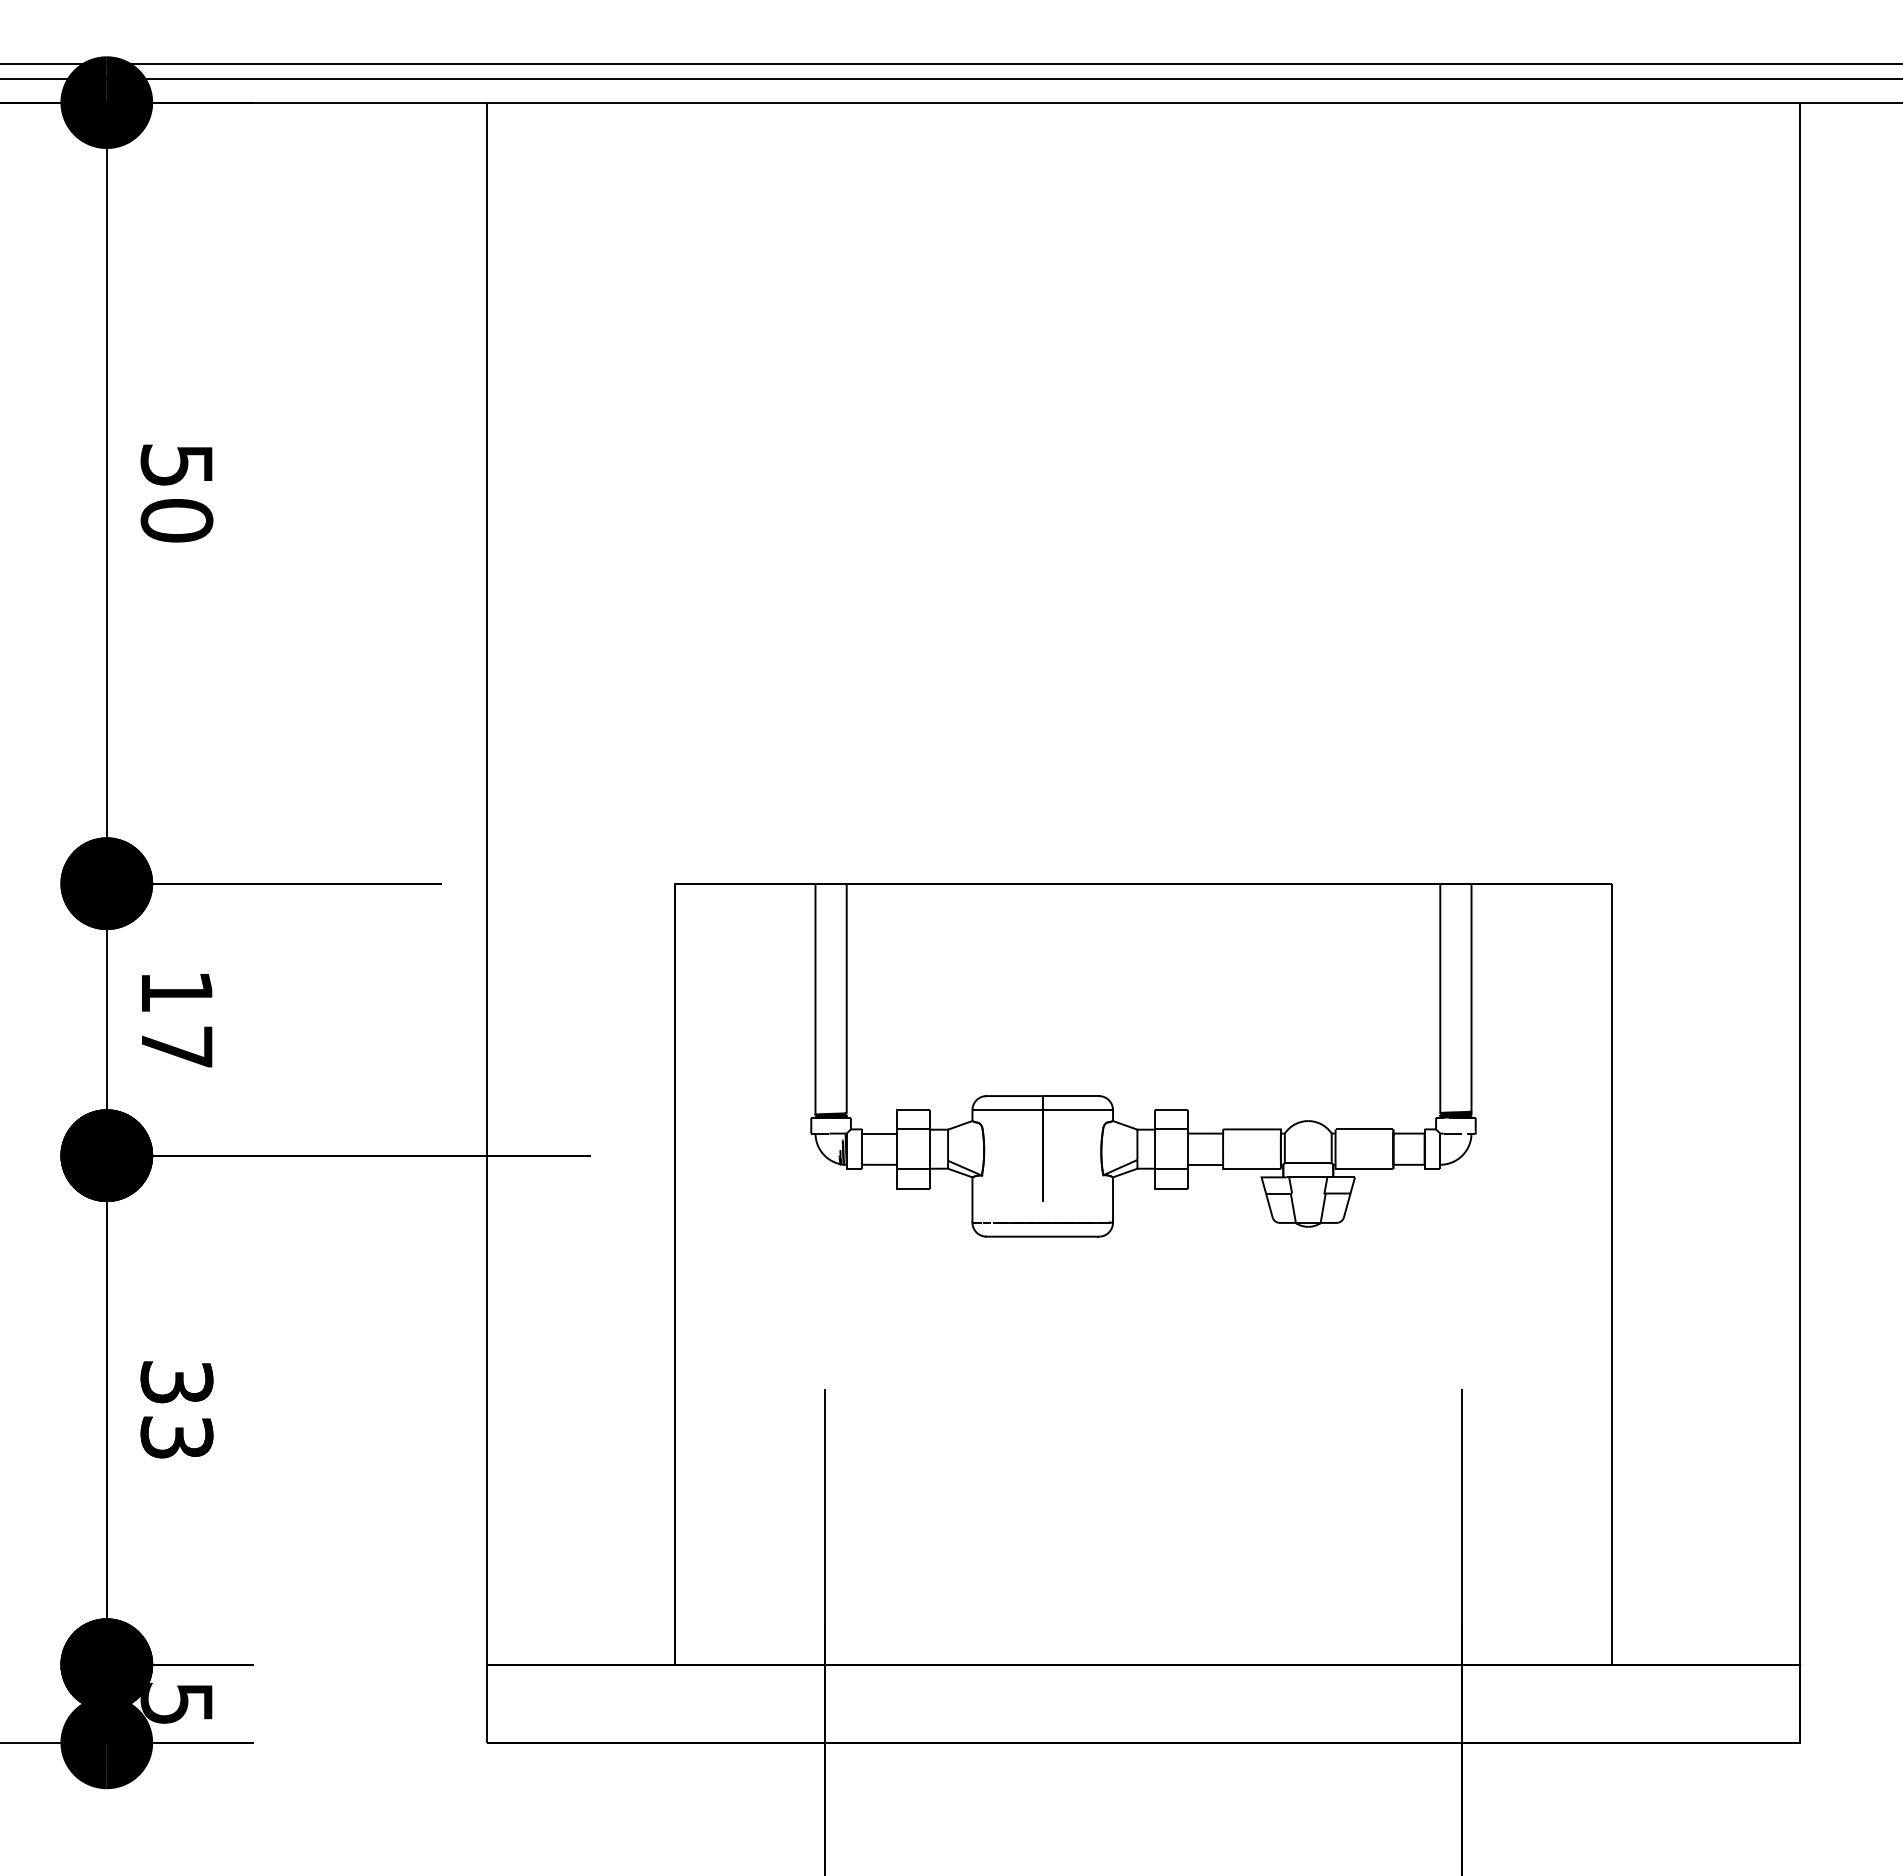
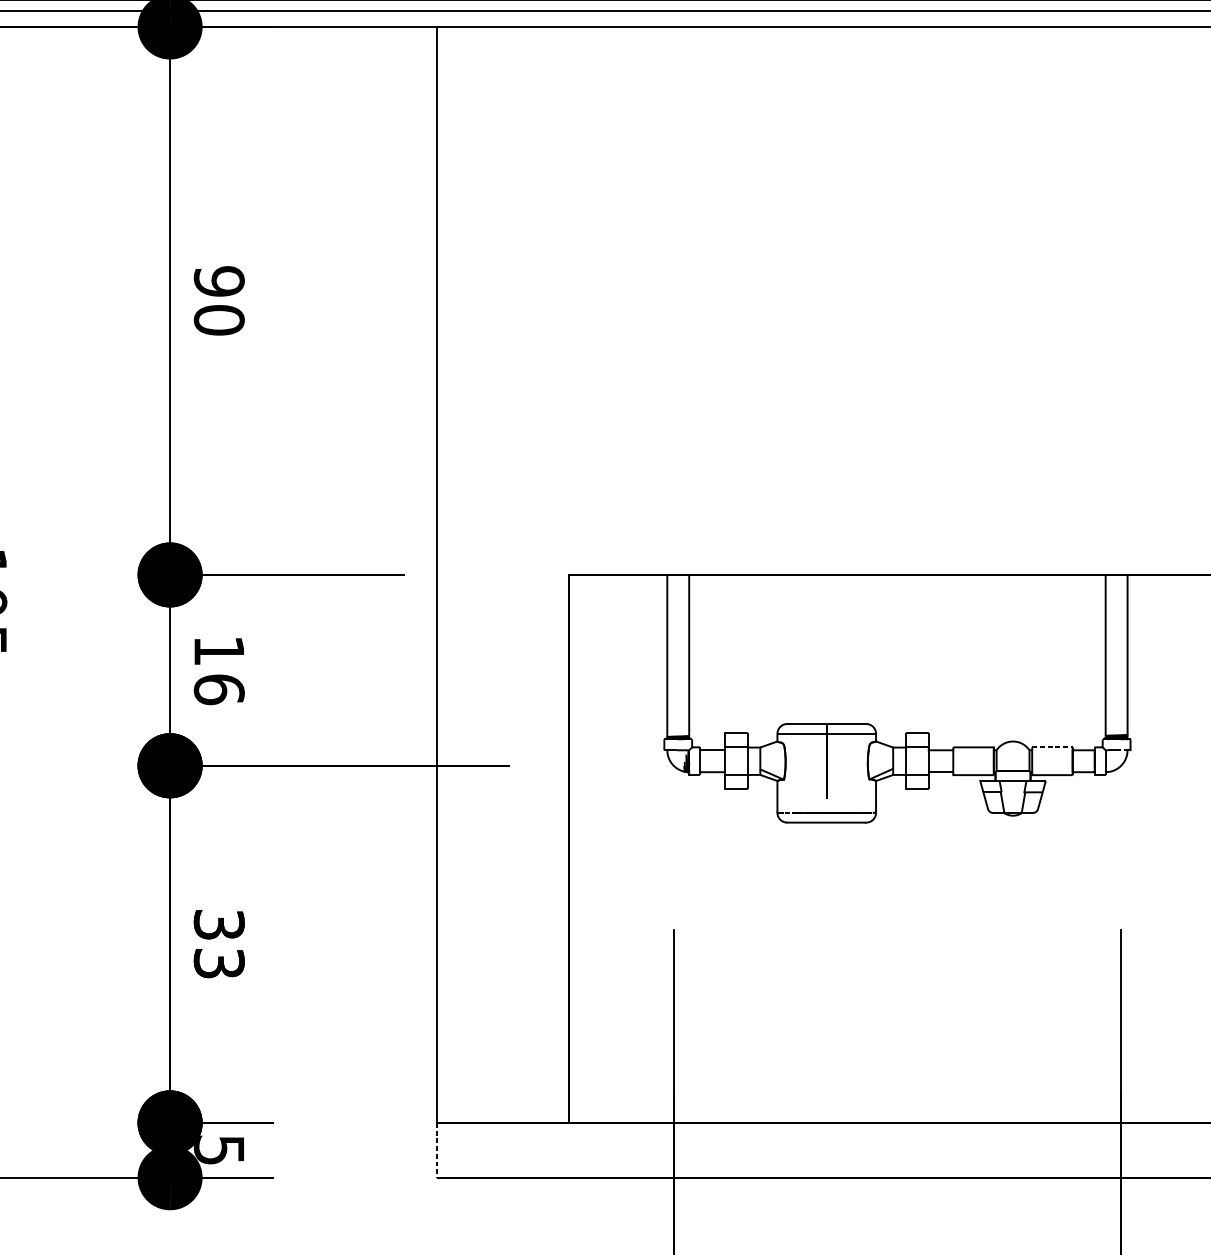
text: (176, 465) -> (218, 281), 50 -> 90
text: (176, 1047) -> (218, 689), 17 -> 16
line: (1364, 1129) -> (1052, 747), solid -> dashed
line: (487, 1704) -> (437, 1150), solid -> dashed

